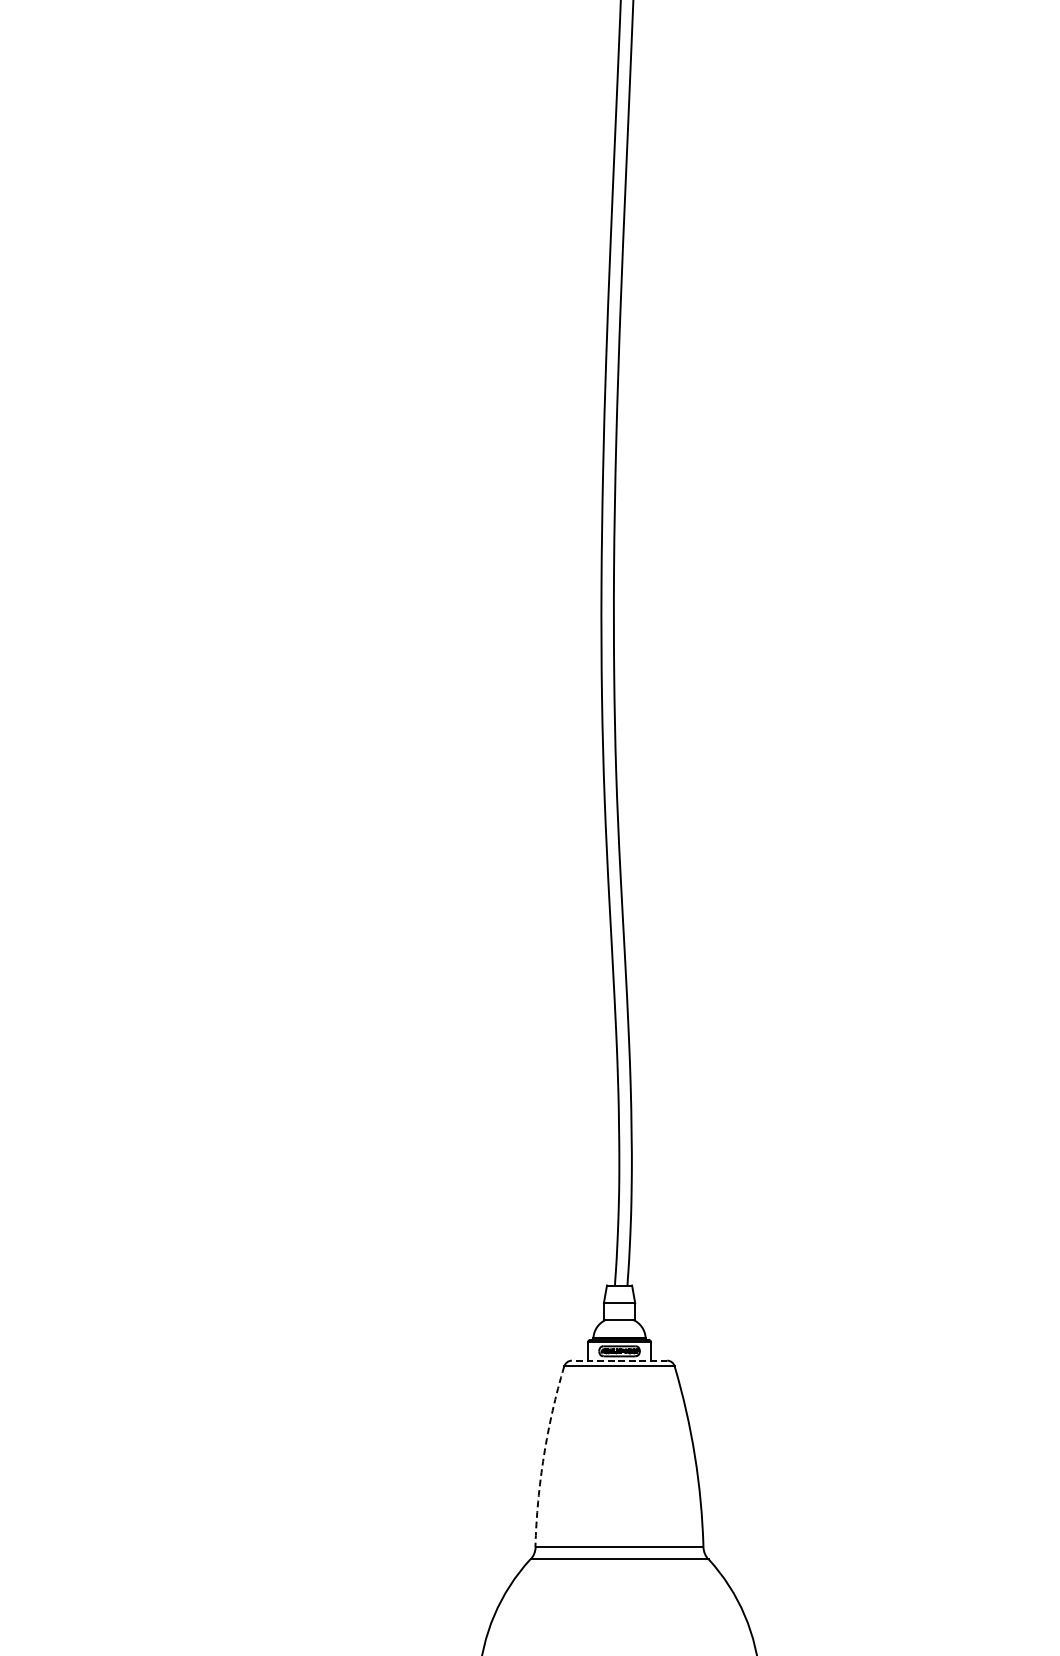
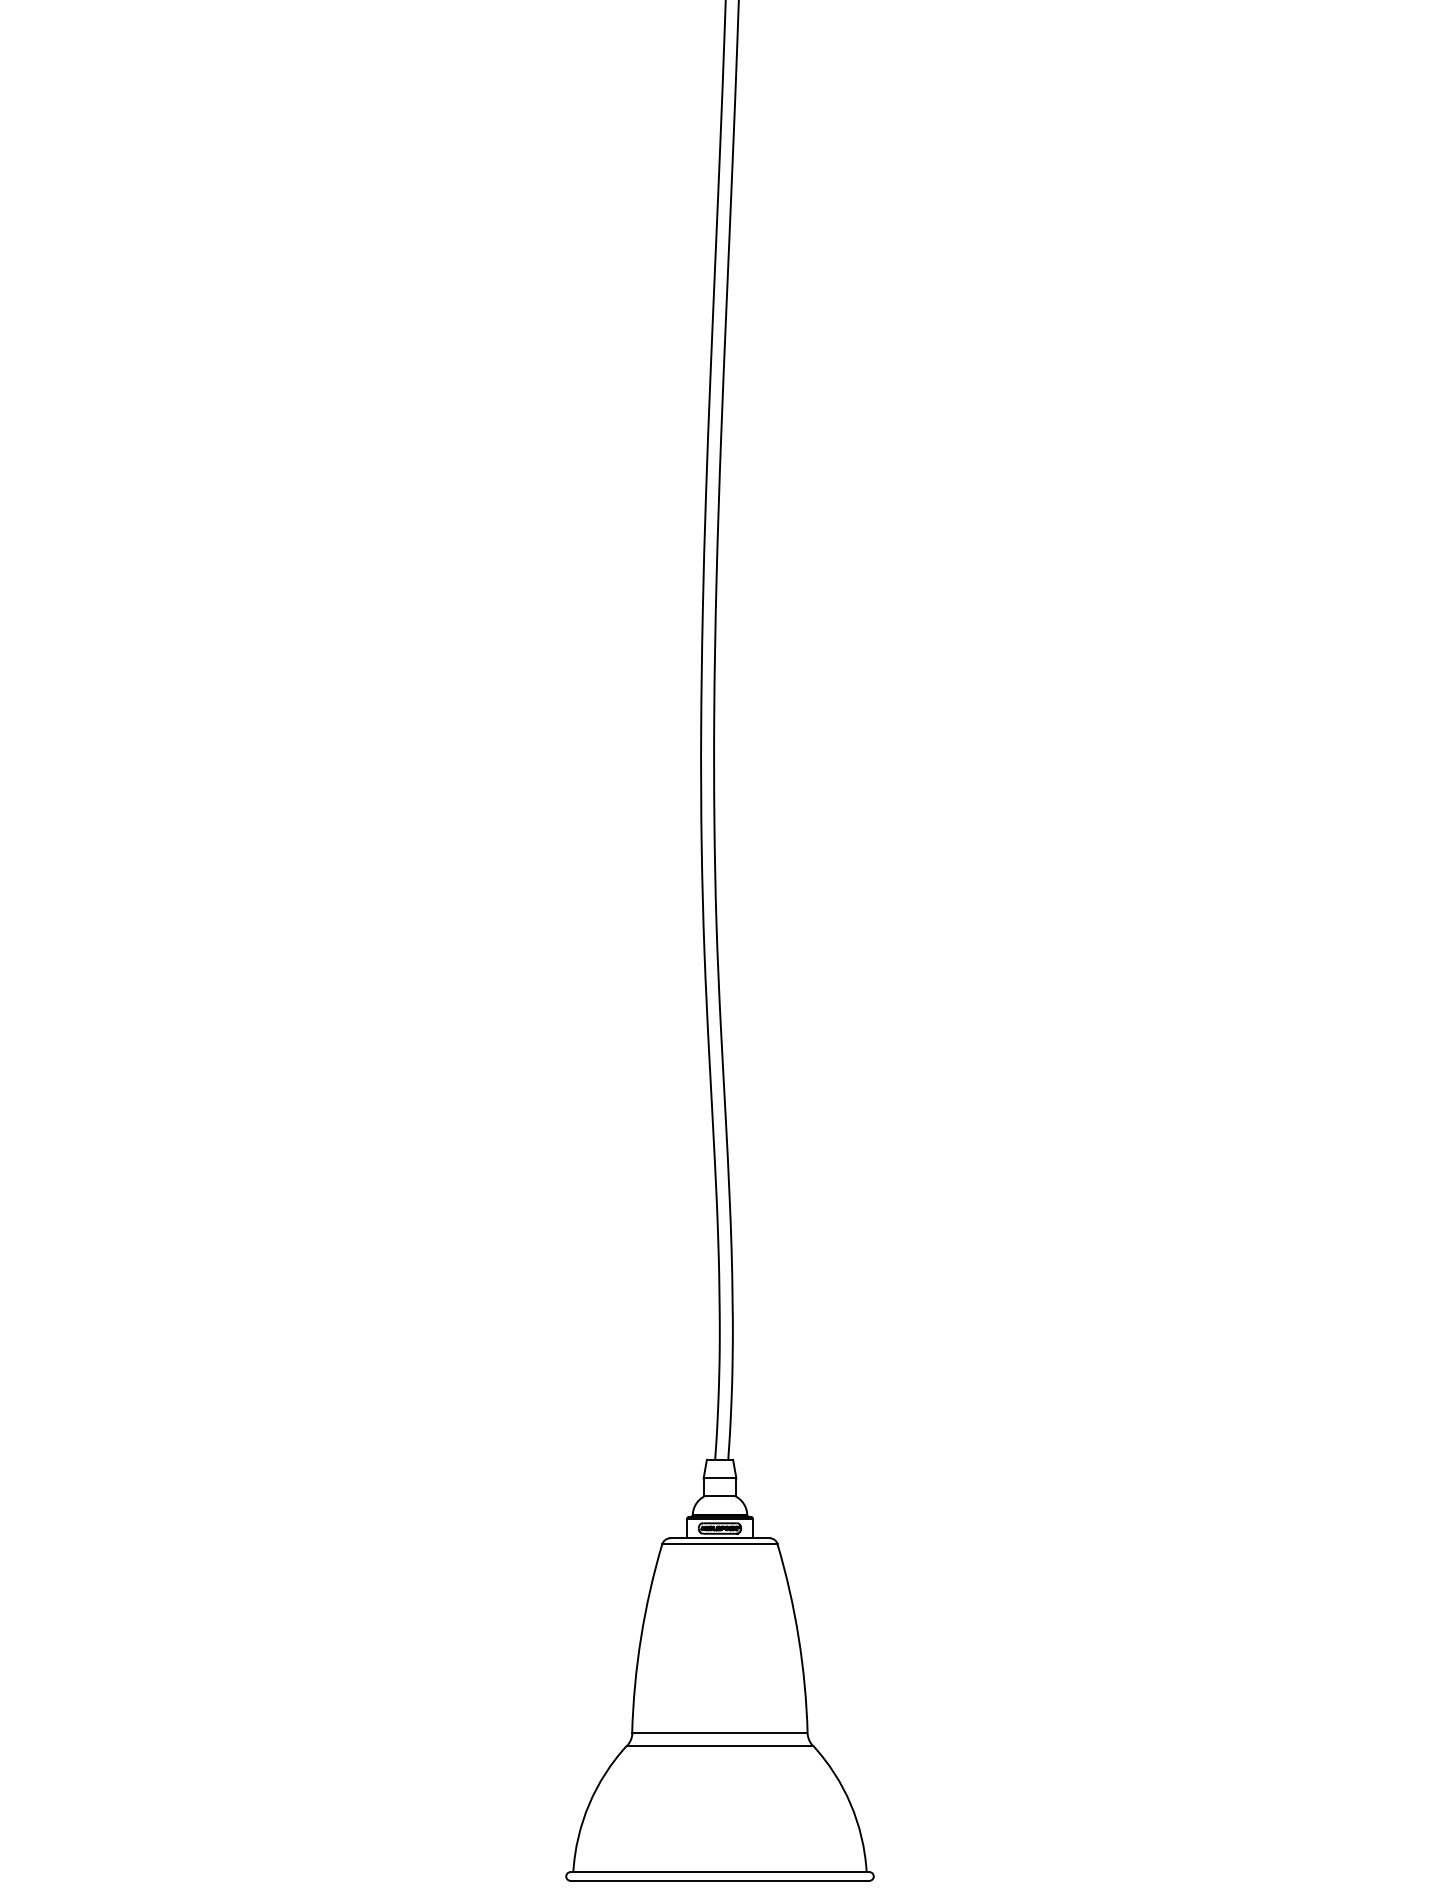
line: (620, 1360) -> (720, 1538), dashed -> solid
arc: (544, 1455) -> (641, 1637), dashed -> solid

